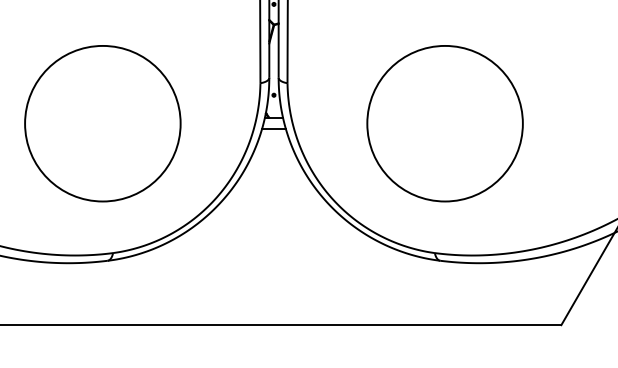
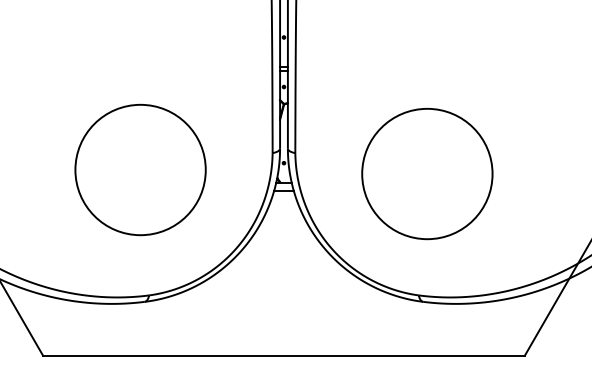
circle: (102, 123) -> (140, 169), moved
circle: (445, 123) -> (427, 173), moved

